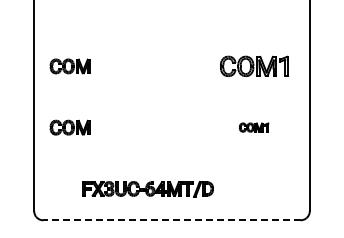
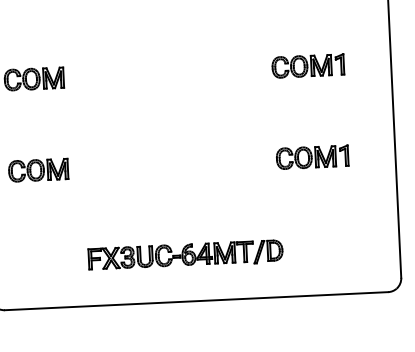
part: (253, 66) -> (307, 66), size x0.71
part: (253, 127) -> (311, 157), size x1.67
part: (147, 189) -> (184, 255), moved
line: (171, 220) -> (195, 301), dashed -> solid

